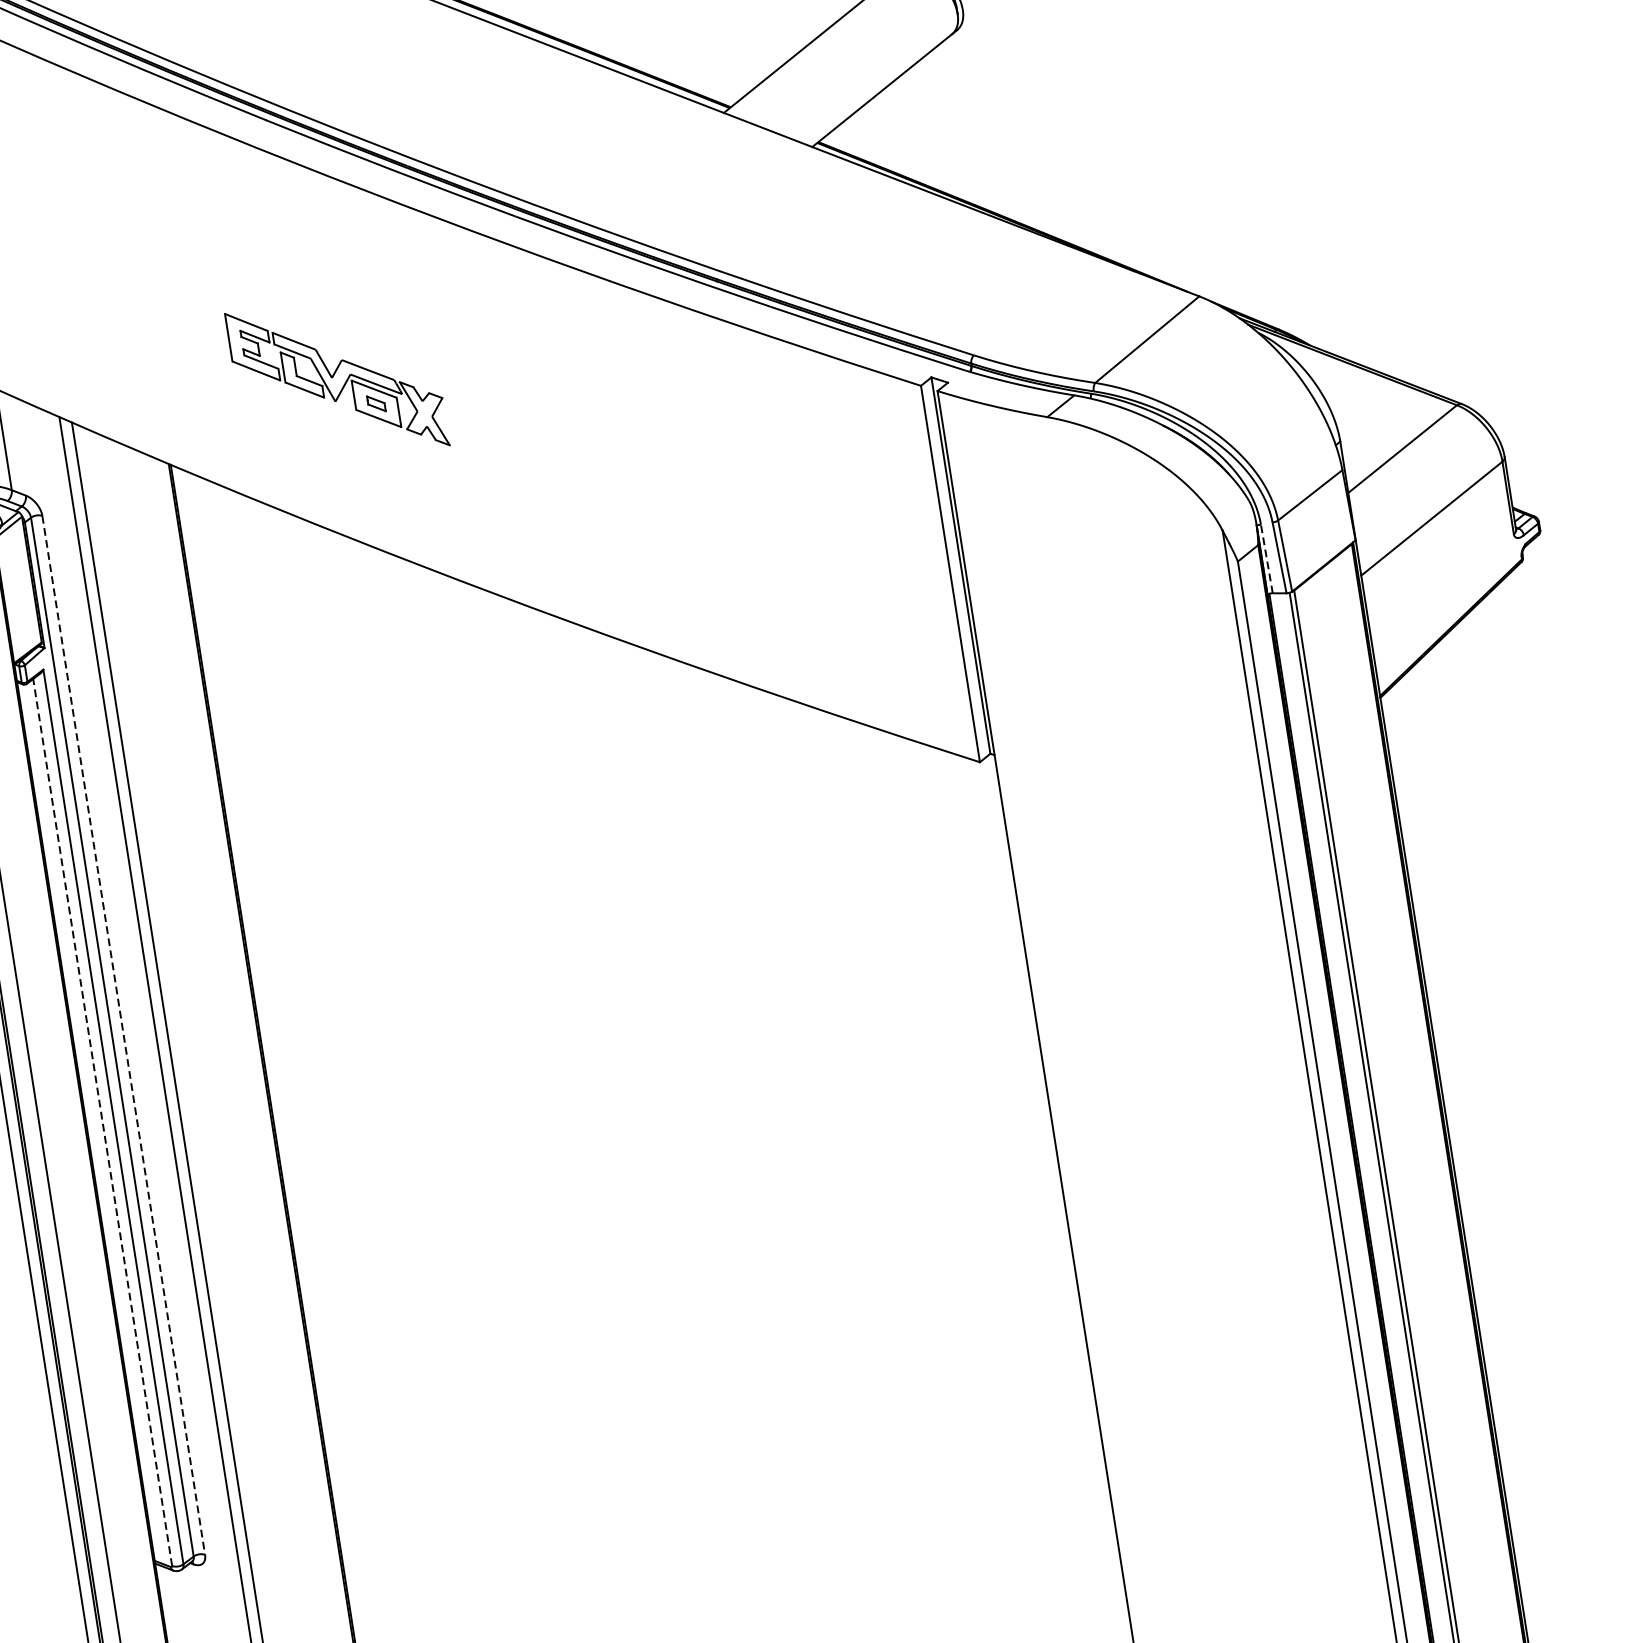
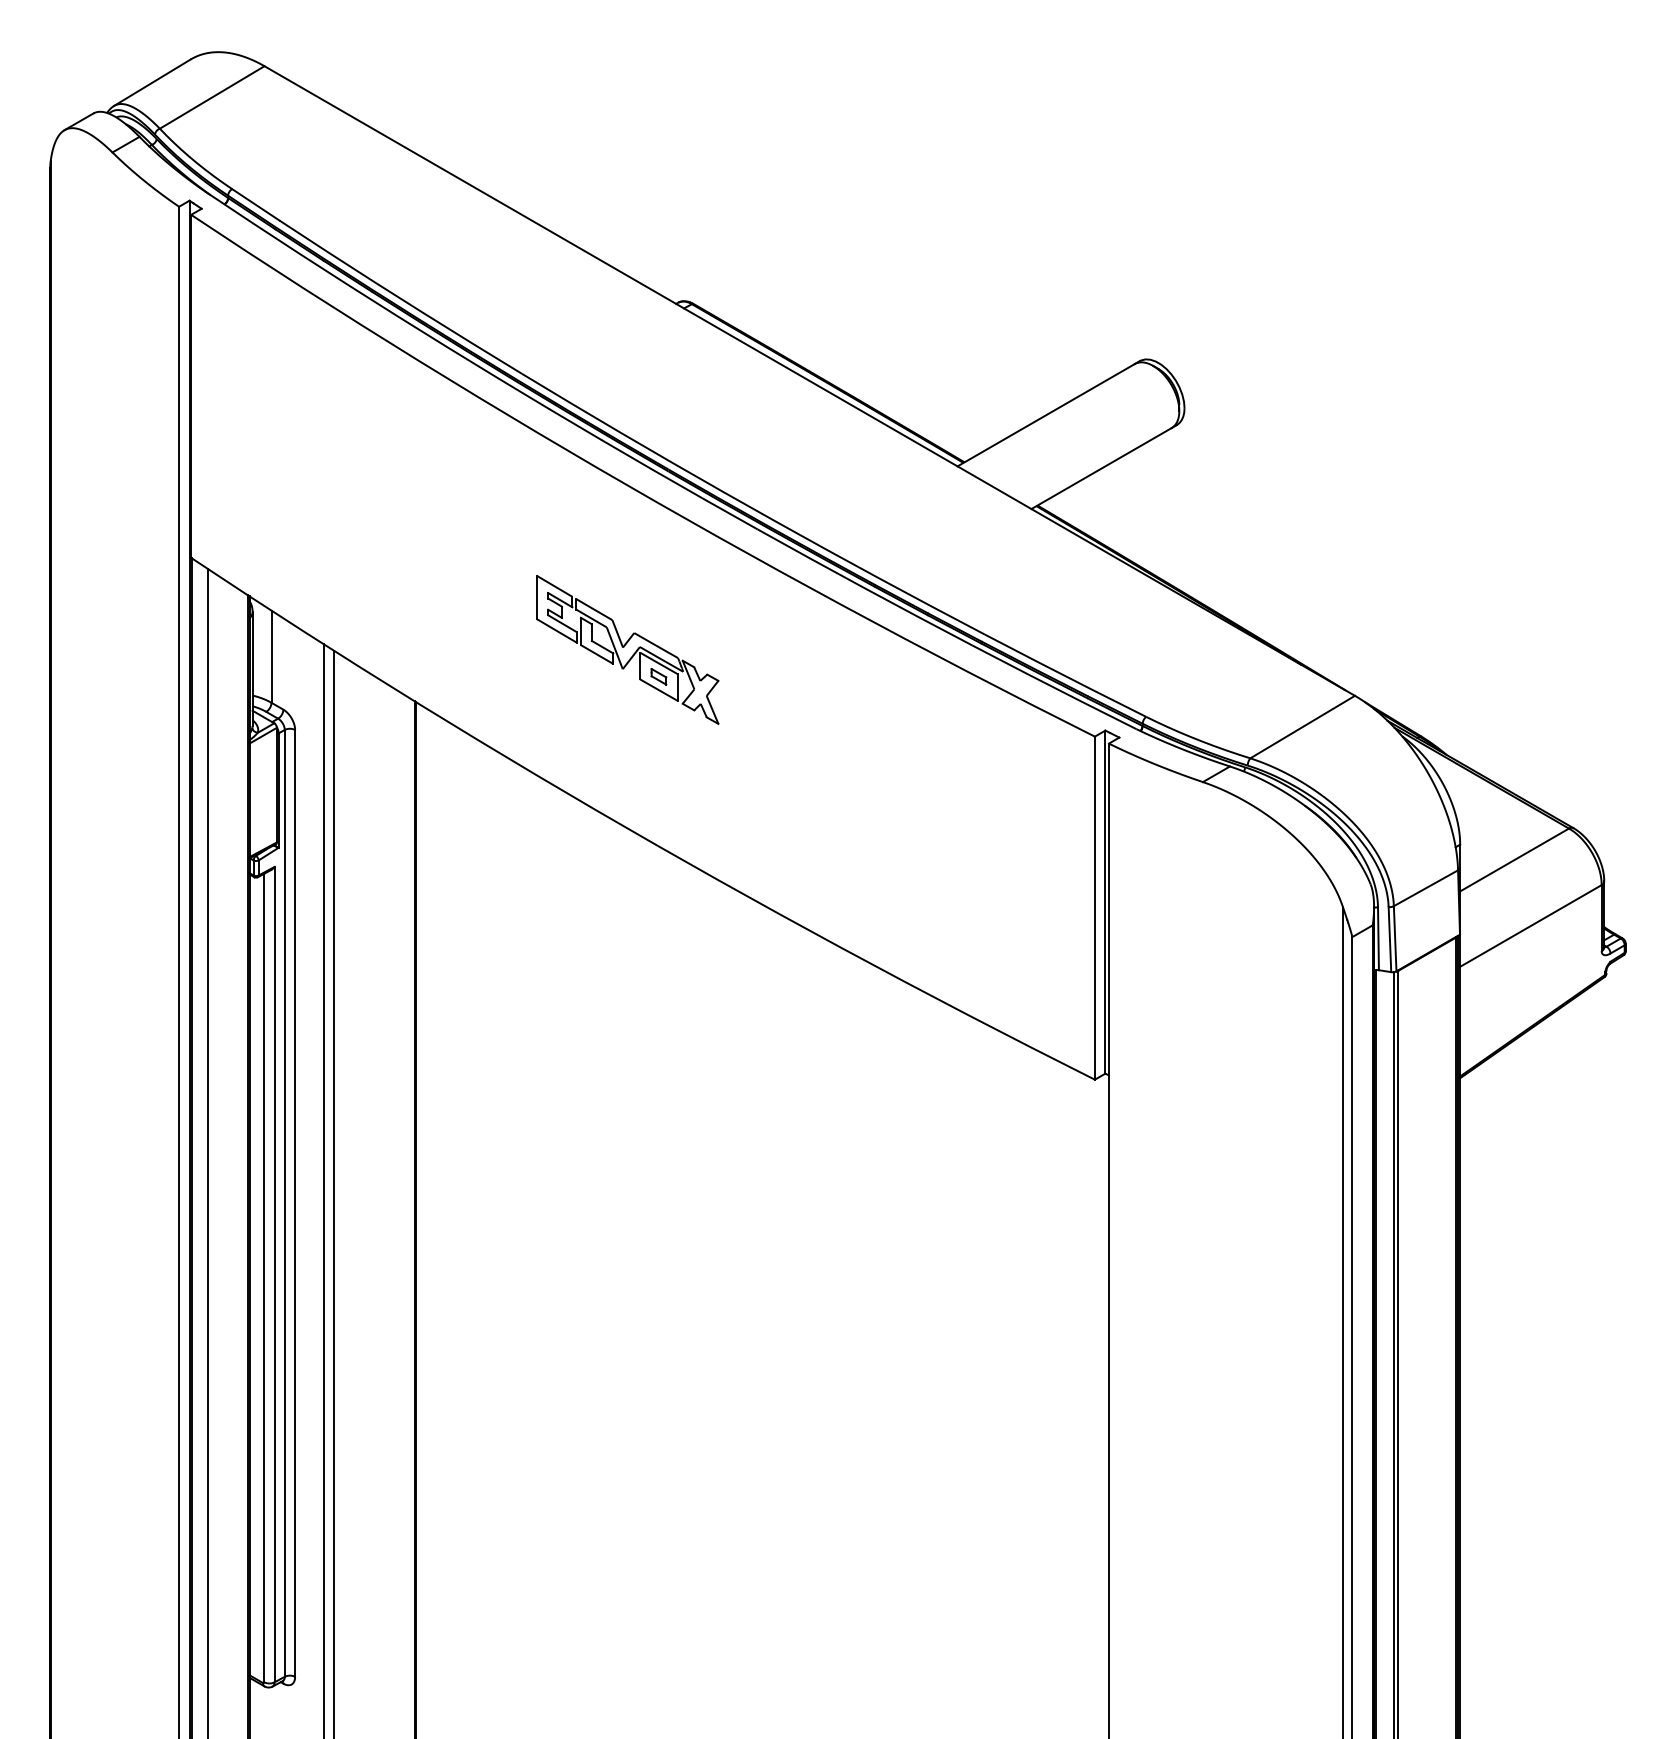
part: (337, 379) -> (627, 649), moved
line: (1266, 558) -> (1378, 938), dashed -> solid
line: (124, 1035) -> (295, 1203), dashed -> solid
line: (102, 1121) -> (264, 1277), dashed -> solid

